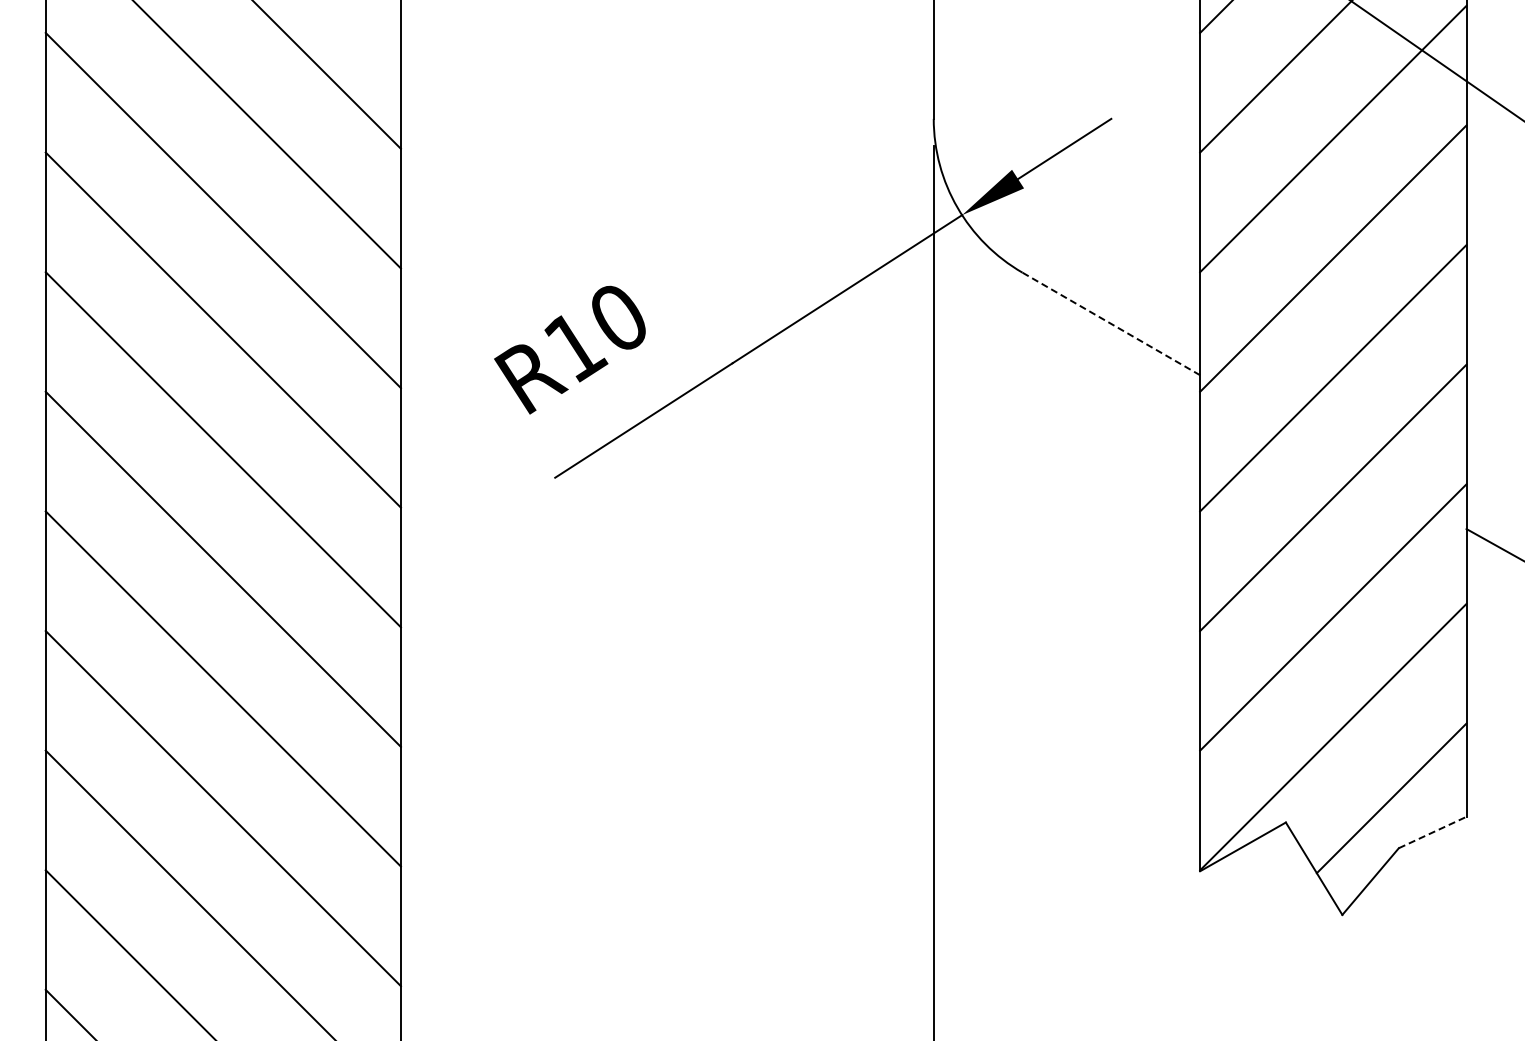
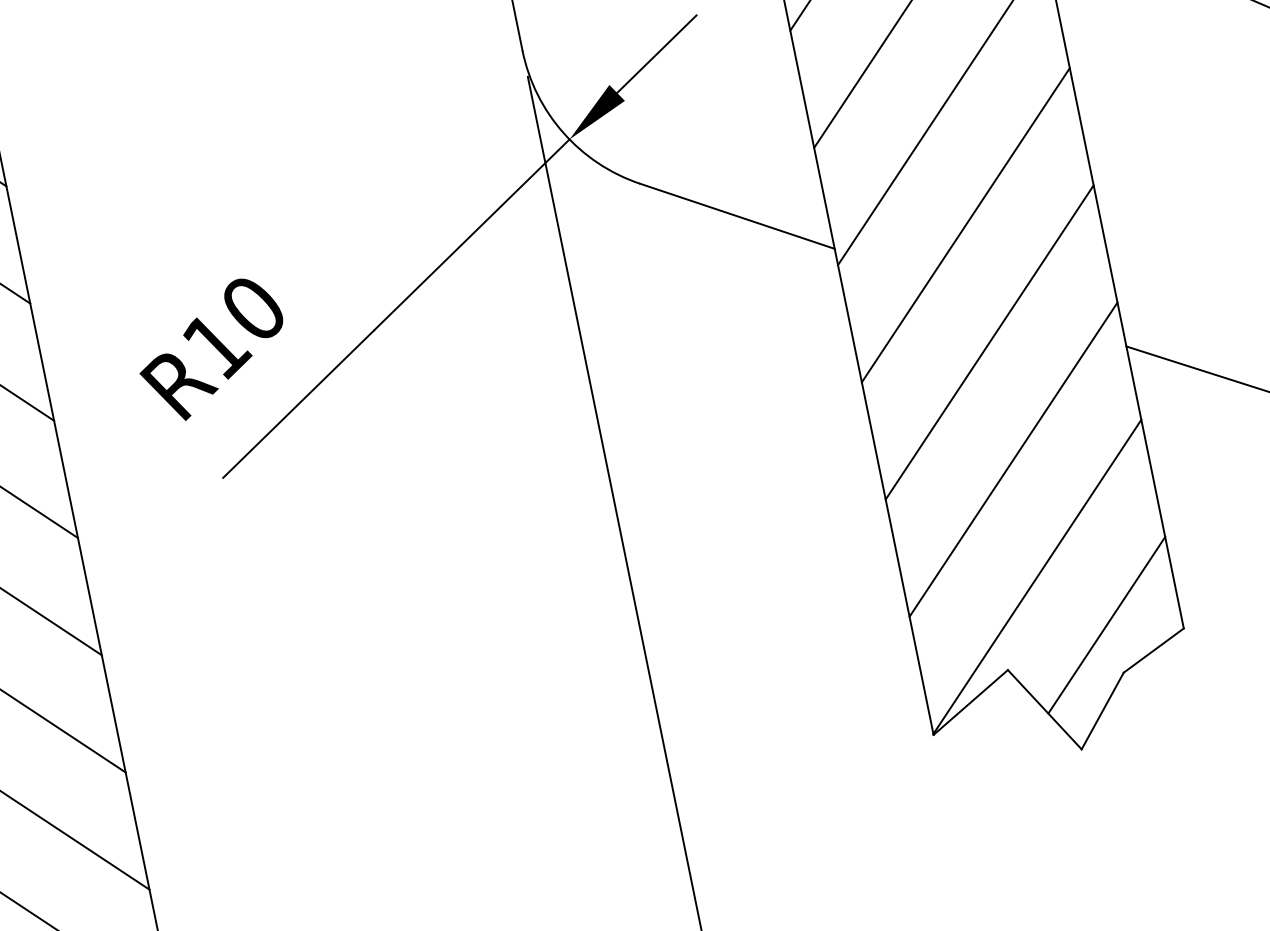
line: (1111, 323) -> (737, 215), dashed -> solid
line: (1433, 832) -> (1154, 650), dashed -> solid

